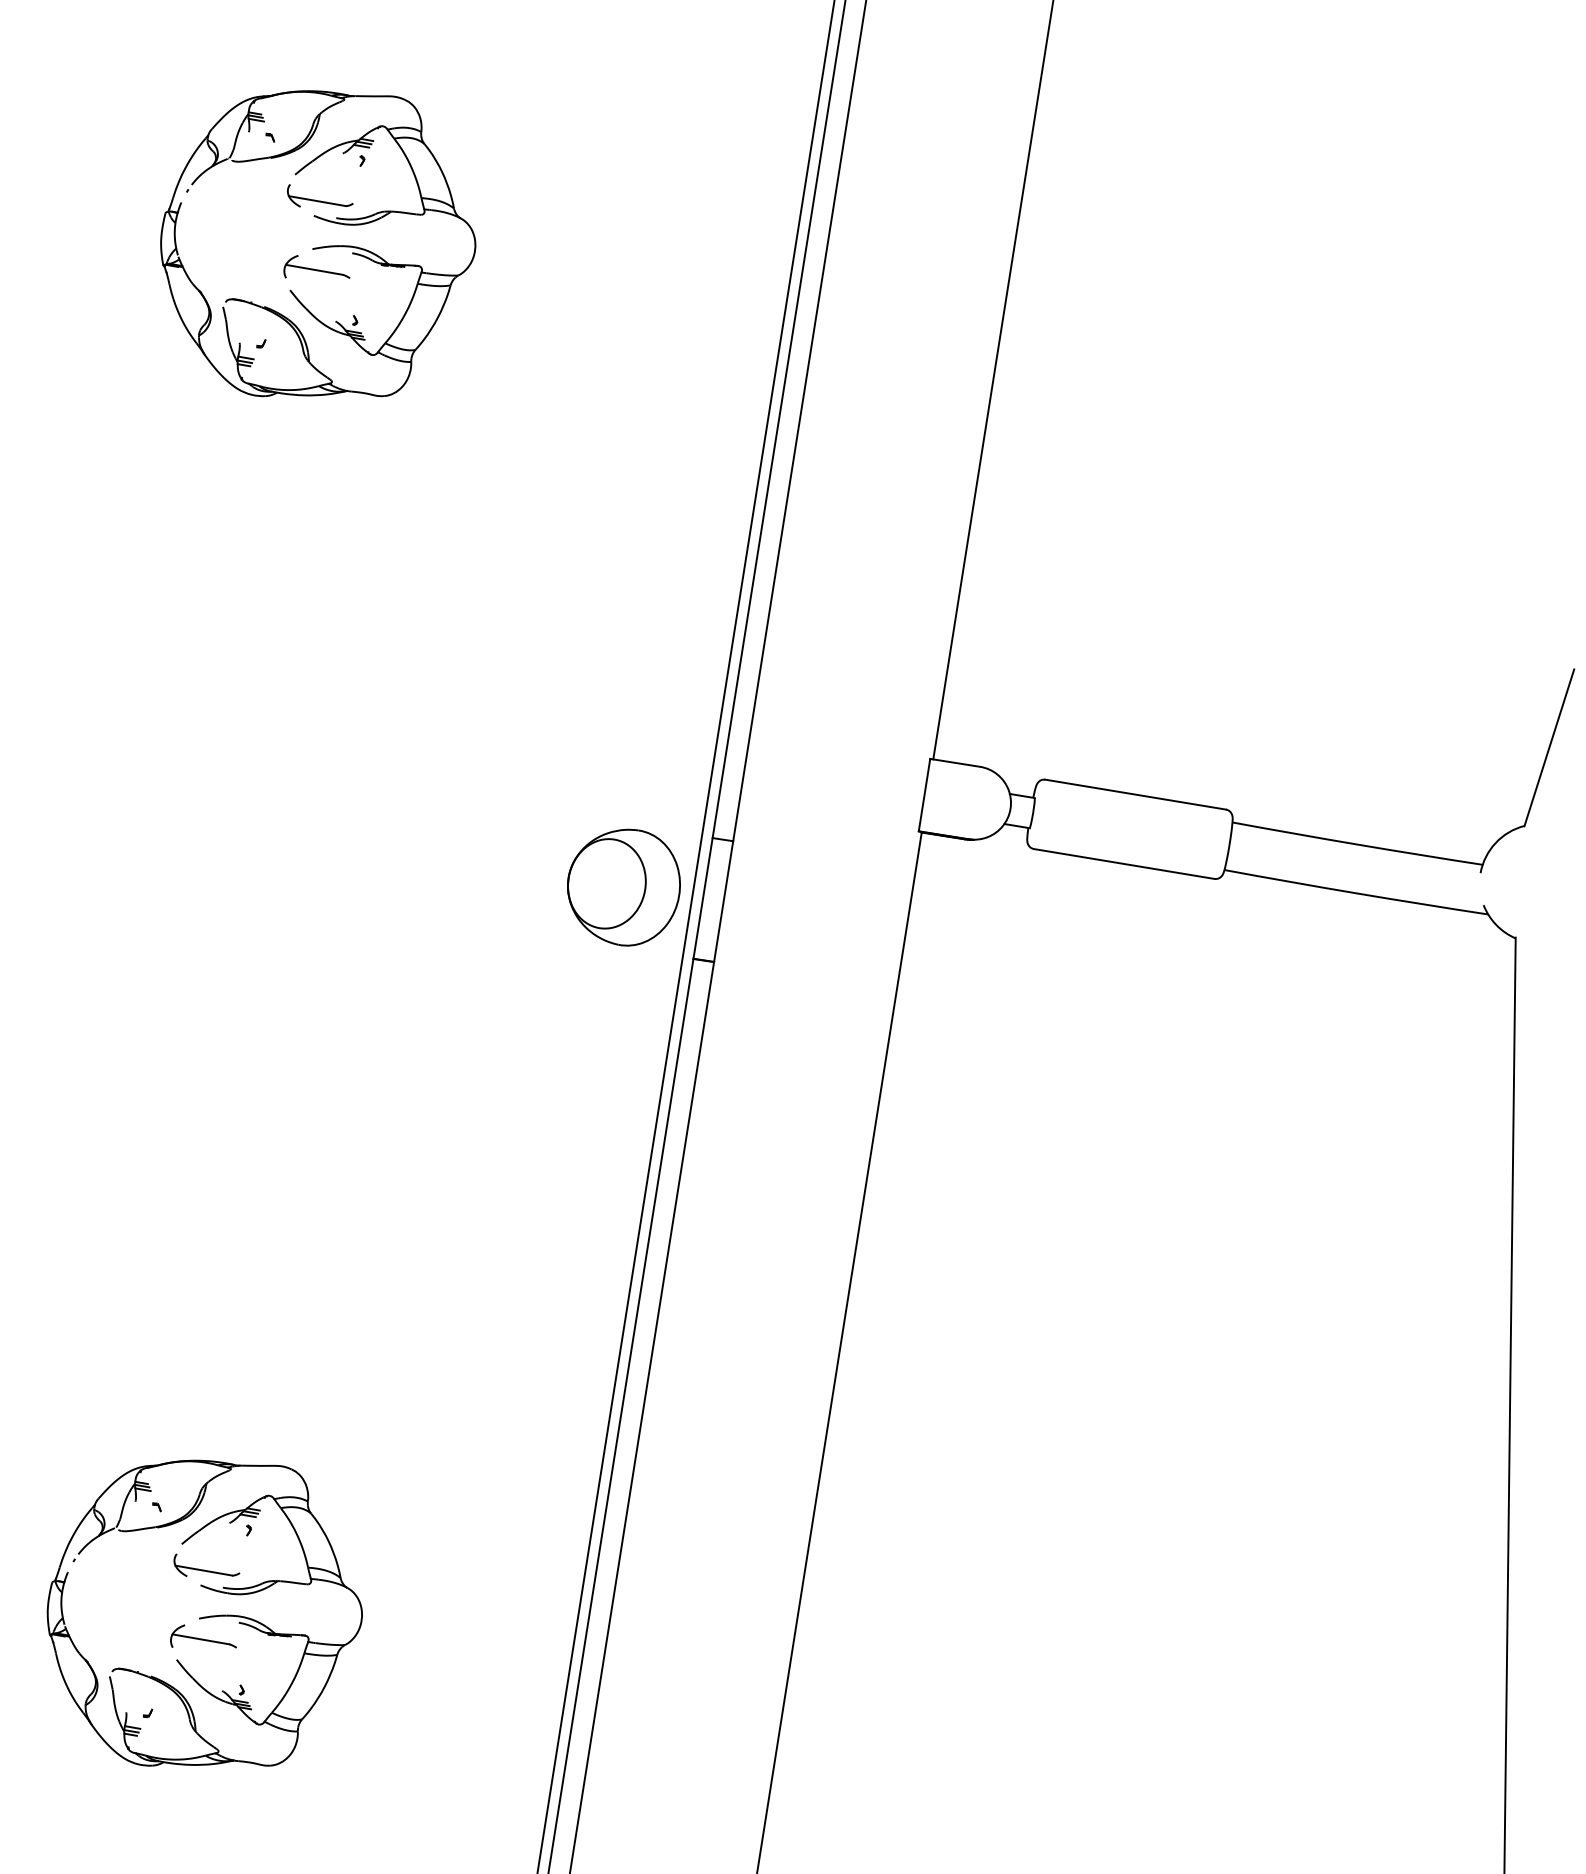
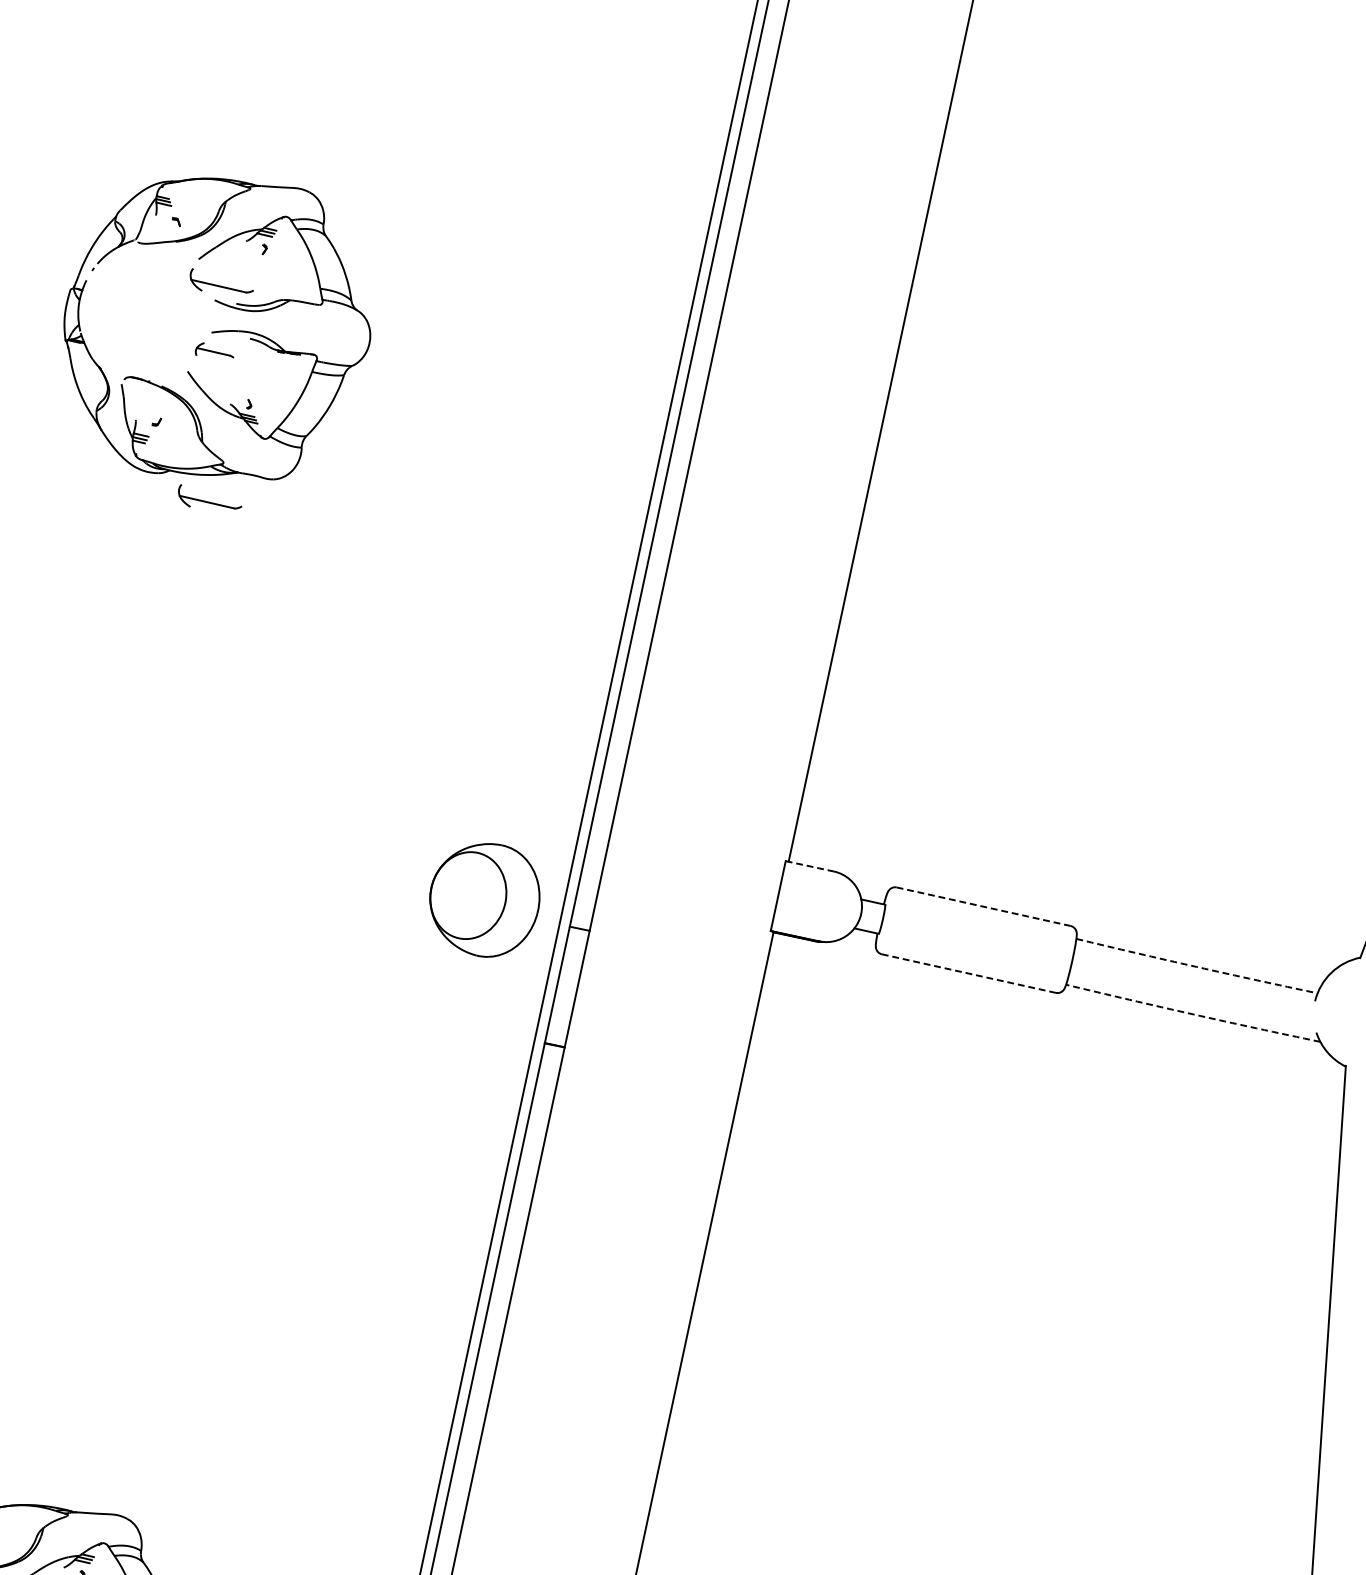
part: (316, 266) -> (214, 349), size x0.6
part: (320, 417) -> (210, 496), added
line: (955, 762) -> (810, 865), solid -> dashed
line: (1135, 794) -> (983, 906), solid -> dashed
line: (1357, 844) -> (1196, 966), solid -> dashed
line: (1123, 863) -> (968, 973), solid -> dashed
part: (623, 887) -> (484, 900), moved
line: (1356, 893) -> (1193, 1014), solid -> dashed

